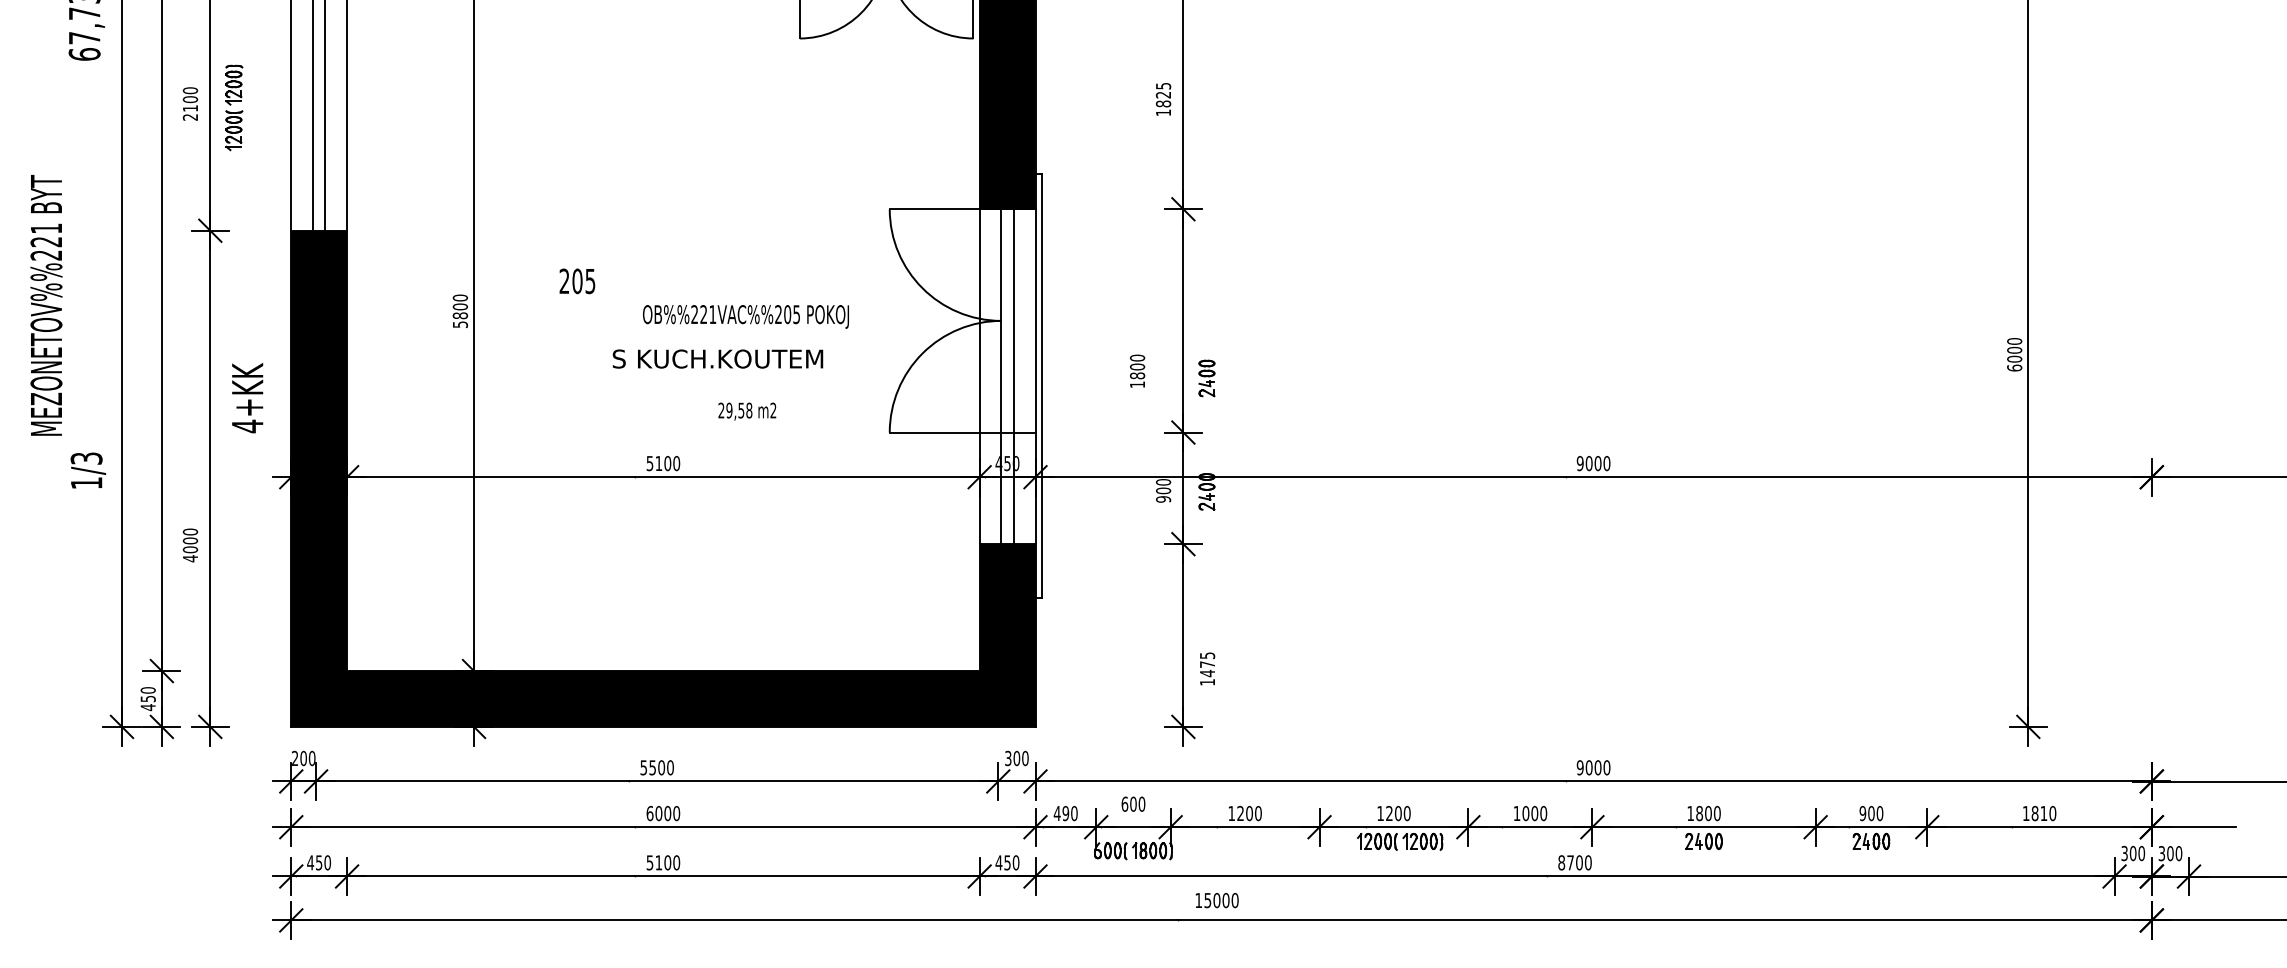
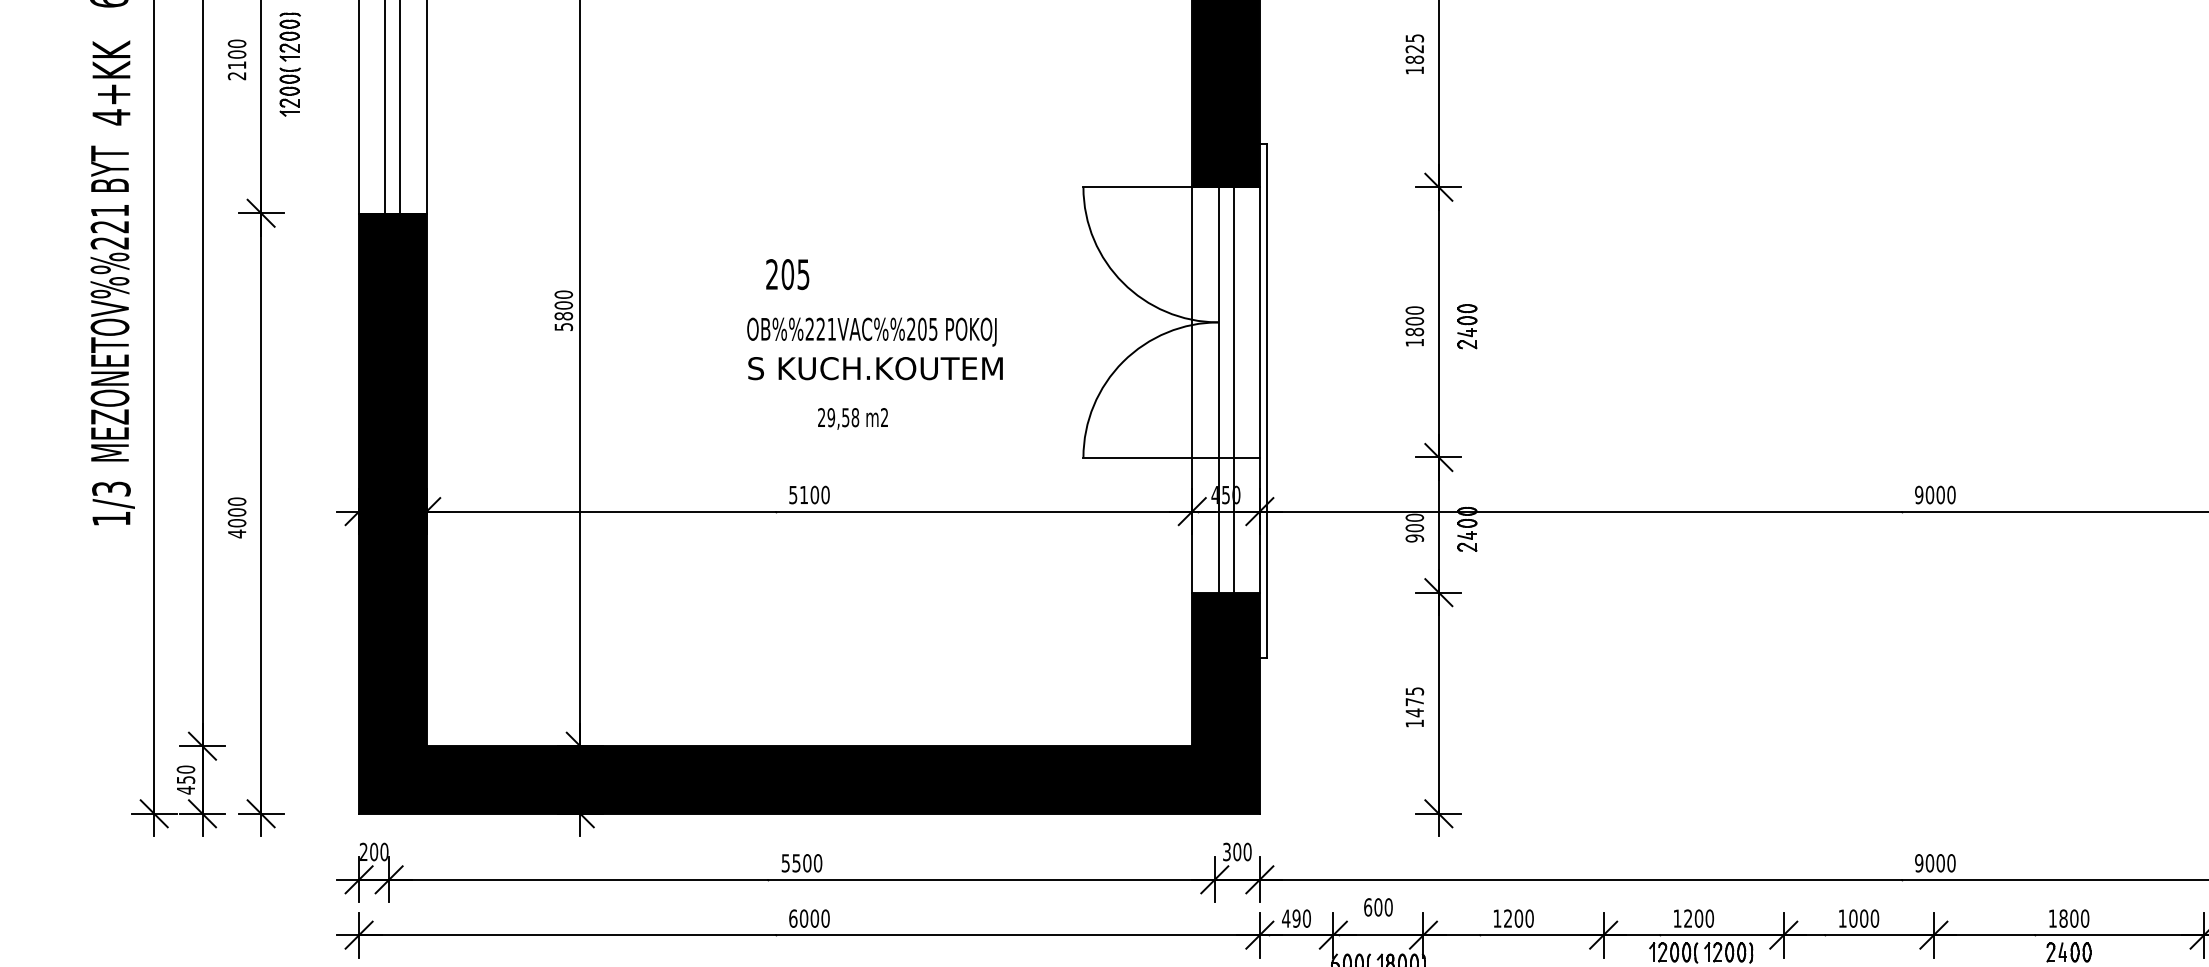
text: (577, 281) -> (787, 274), moved
text: (46, 305) -> (110, 303), moved
text: (745, 316) -> (871, 331), moved
text: (1137, 370) -> (1414, 325), moved
part: (1206, 378) -> (1466, 326), moved
text: (247, 398) -> (111, 83), moved
text: (747, 411) -> (853, 418), moved
text: (190, 545) -> (237, 517), moved
text: (1207, 668) -> (1414, 706), moved

